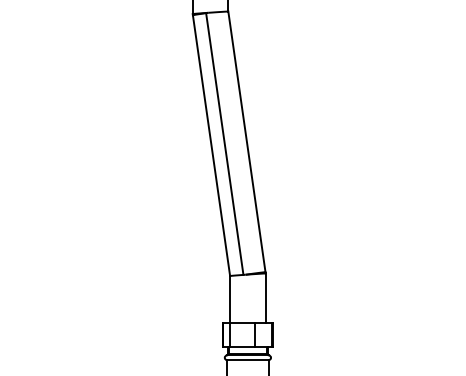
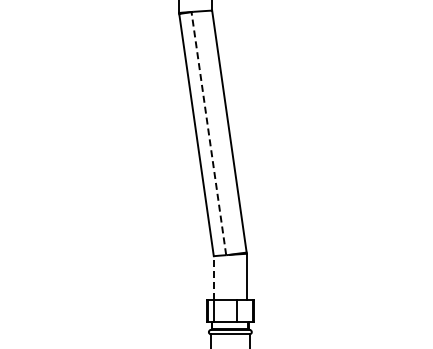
line: (224, 143) -> (208, 133), solid -> dashed
line: (229, 298) -> (213, 277), solid -> dashed

